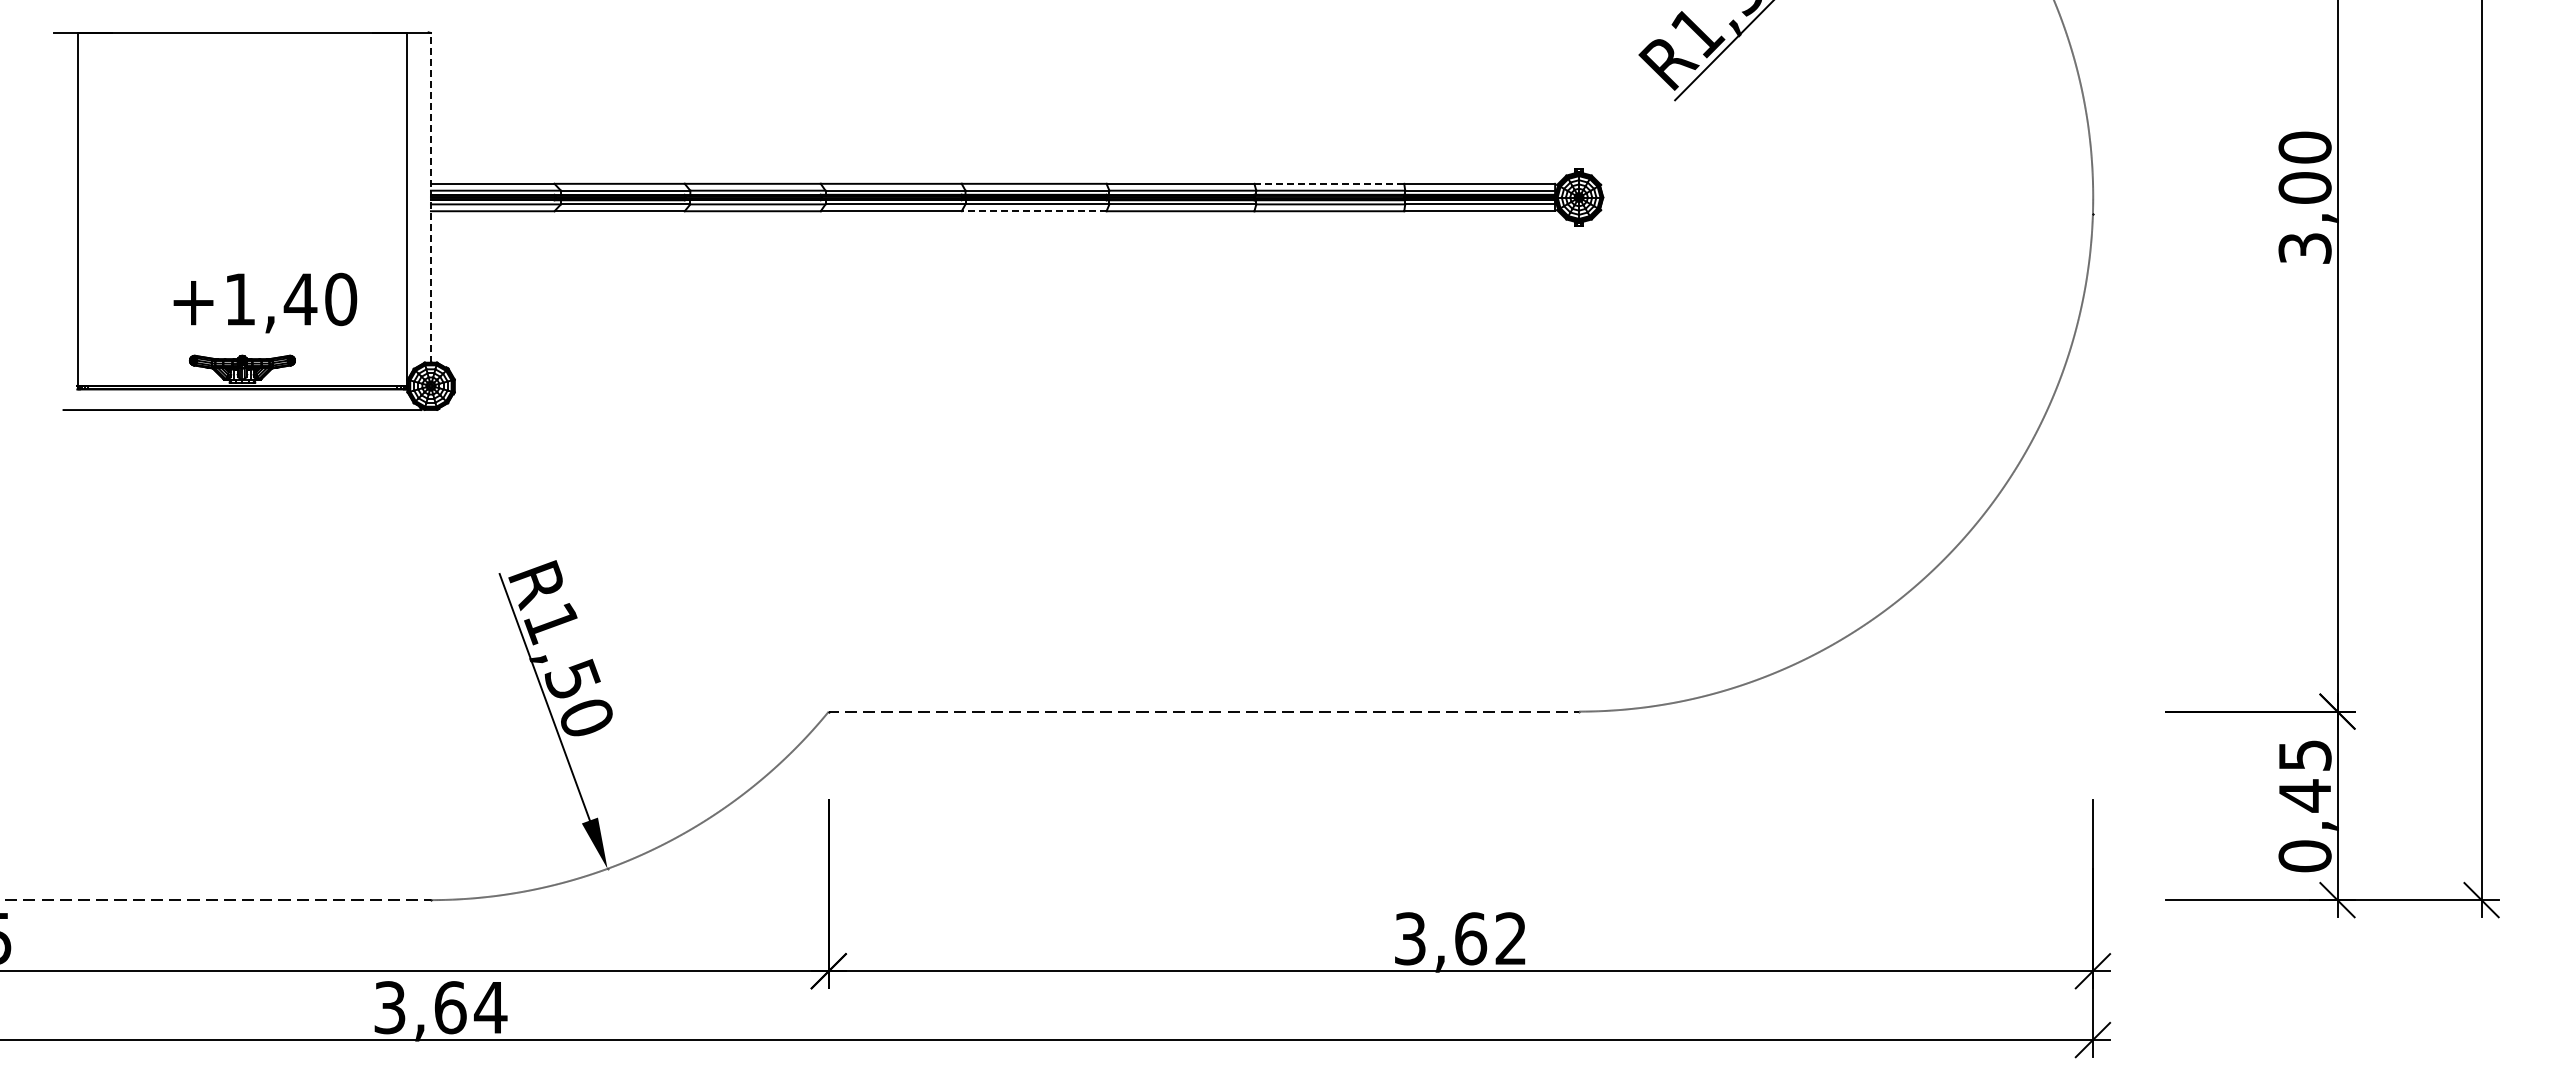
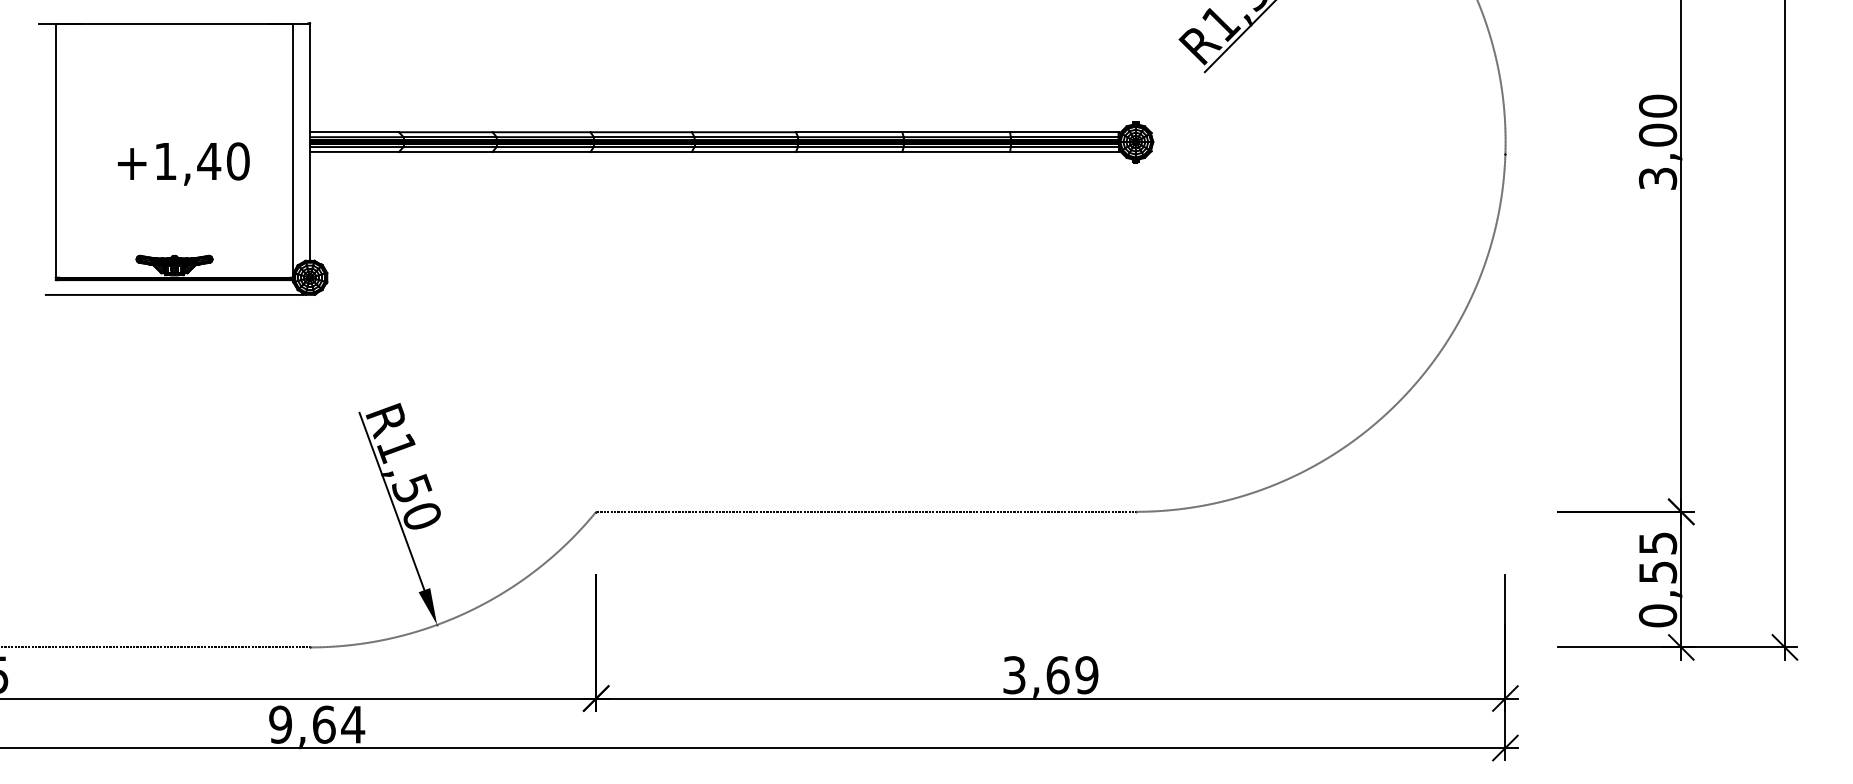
line: (1329, 183) -> (956, 132), dashed -> solid
line: (430, 197) -> (309, 142), dashed -> solid
line: (1033, 211) -> (743, 152), dashed -> solid
text: (265, 302) -> (183, 163), moved
text: (2305, 795) -> (1658, 572), 0,45 -> 0,55
text: (1510, 938) -> (1086, 675), 3,62 -> 3,69
text: (389, 1007) -> (280, 724), 3,64 -> 9,64

